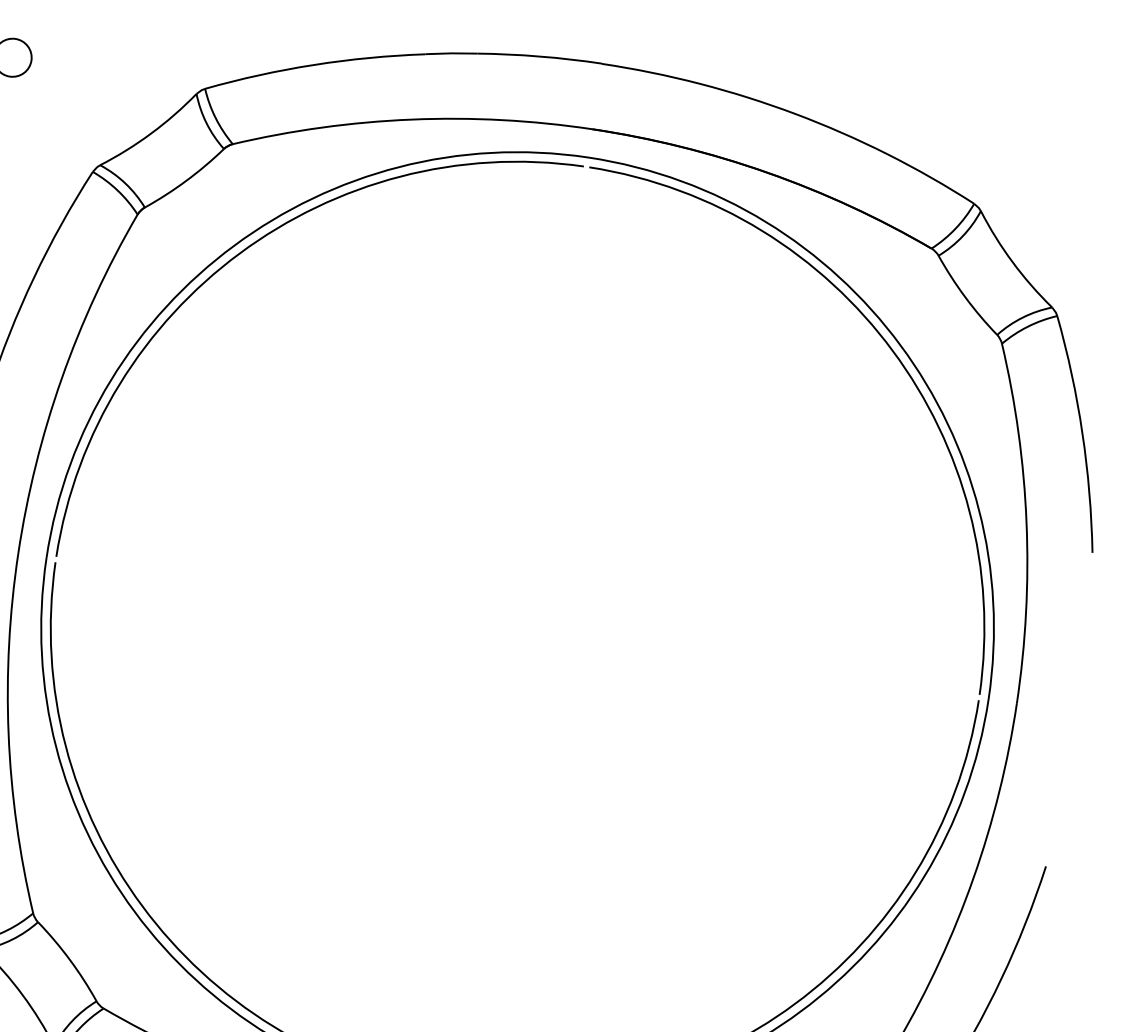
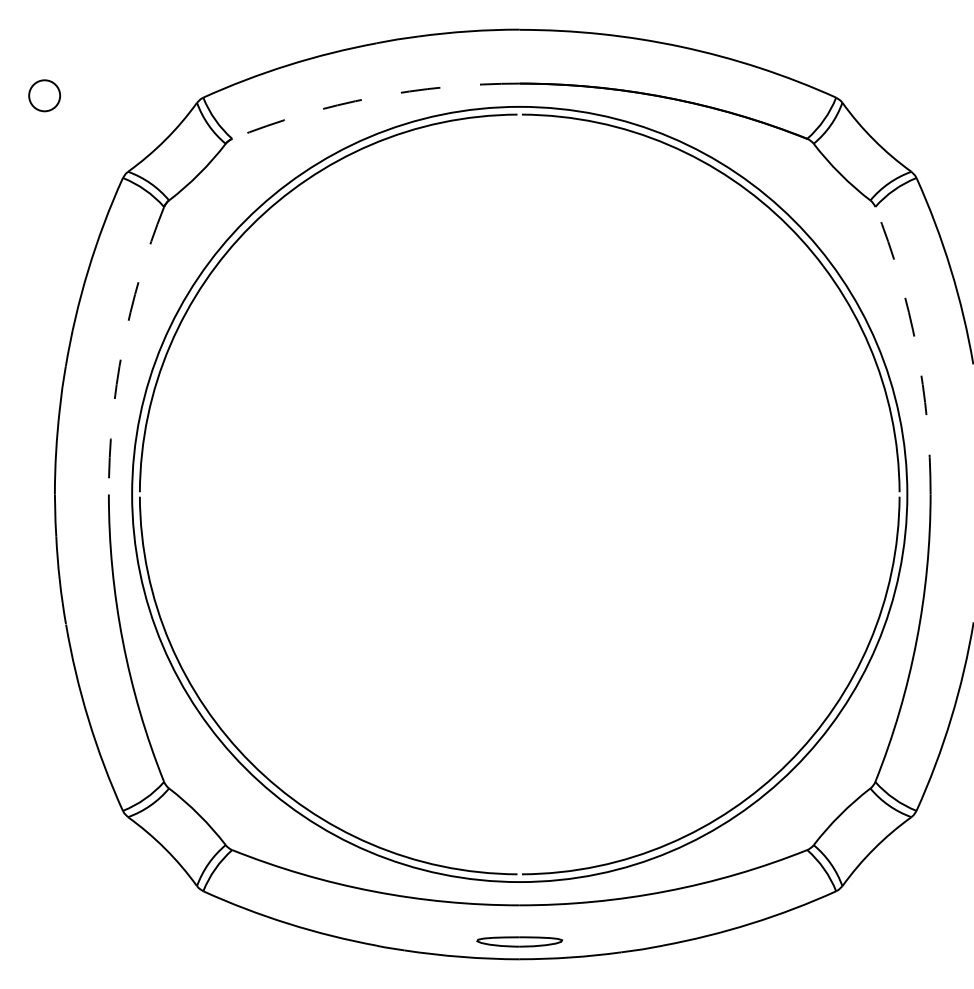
arc: (411, 119) -> (373, 97), solid -> dashed
arc: (61, 379) -> (122, 348), solid -> dashed
arc: (1026, 523) -> (916, 348), solid -> dashed

